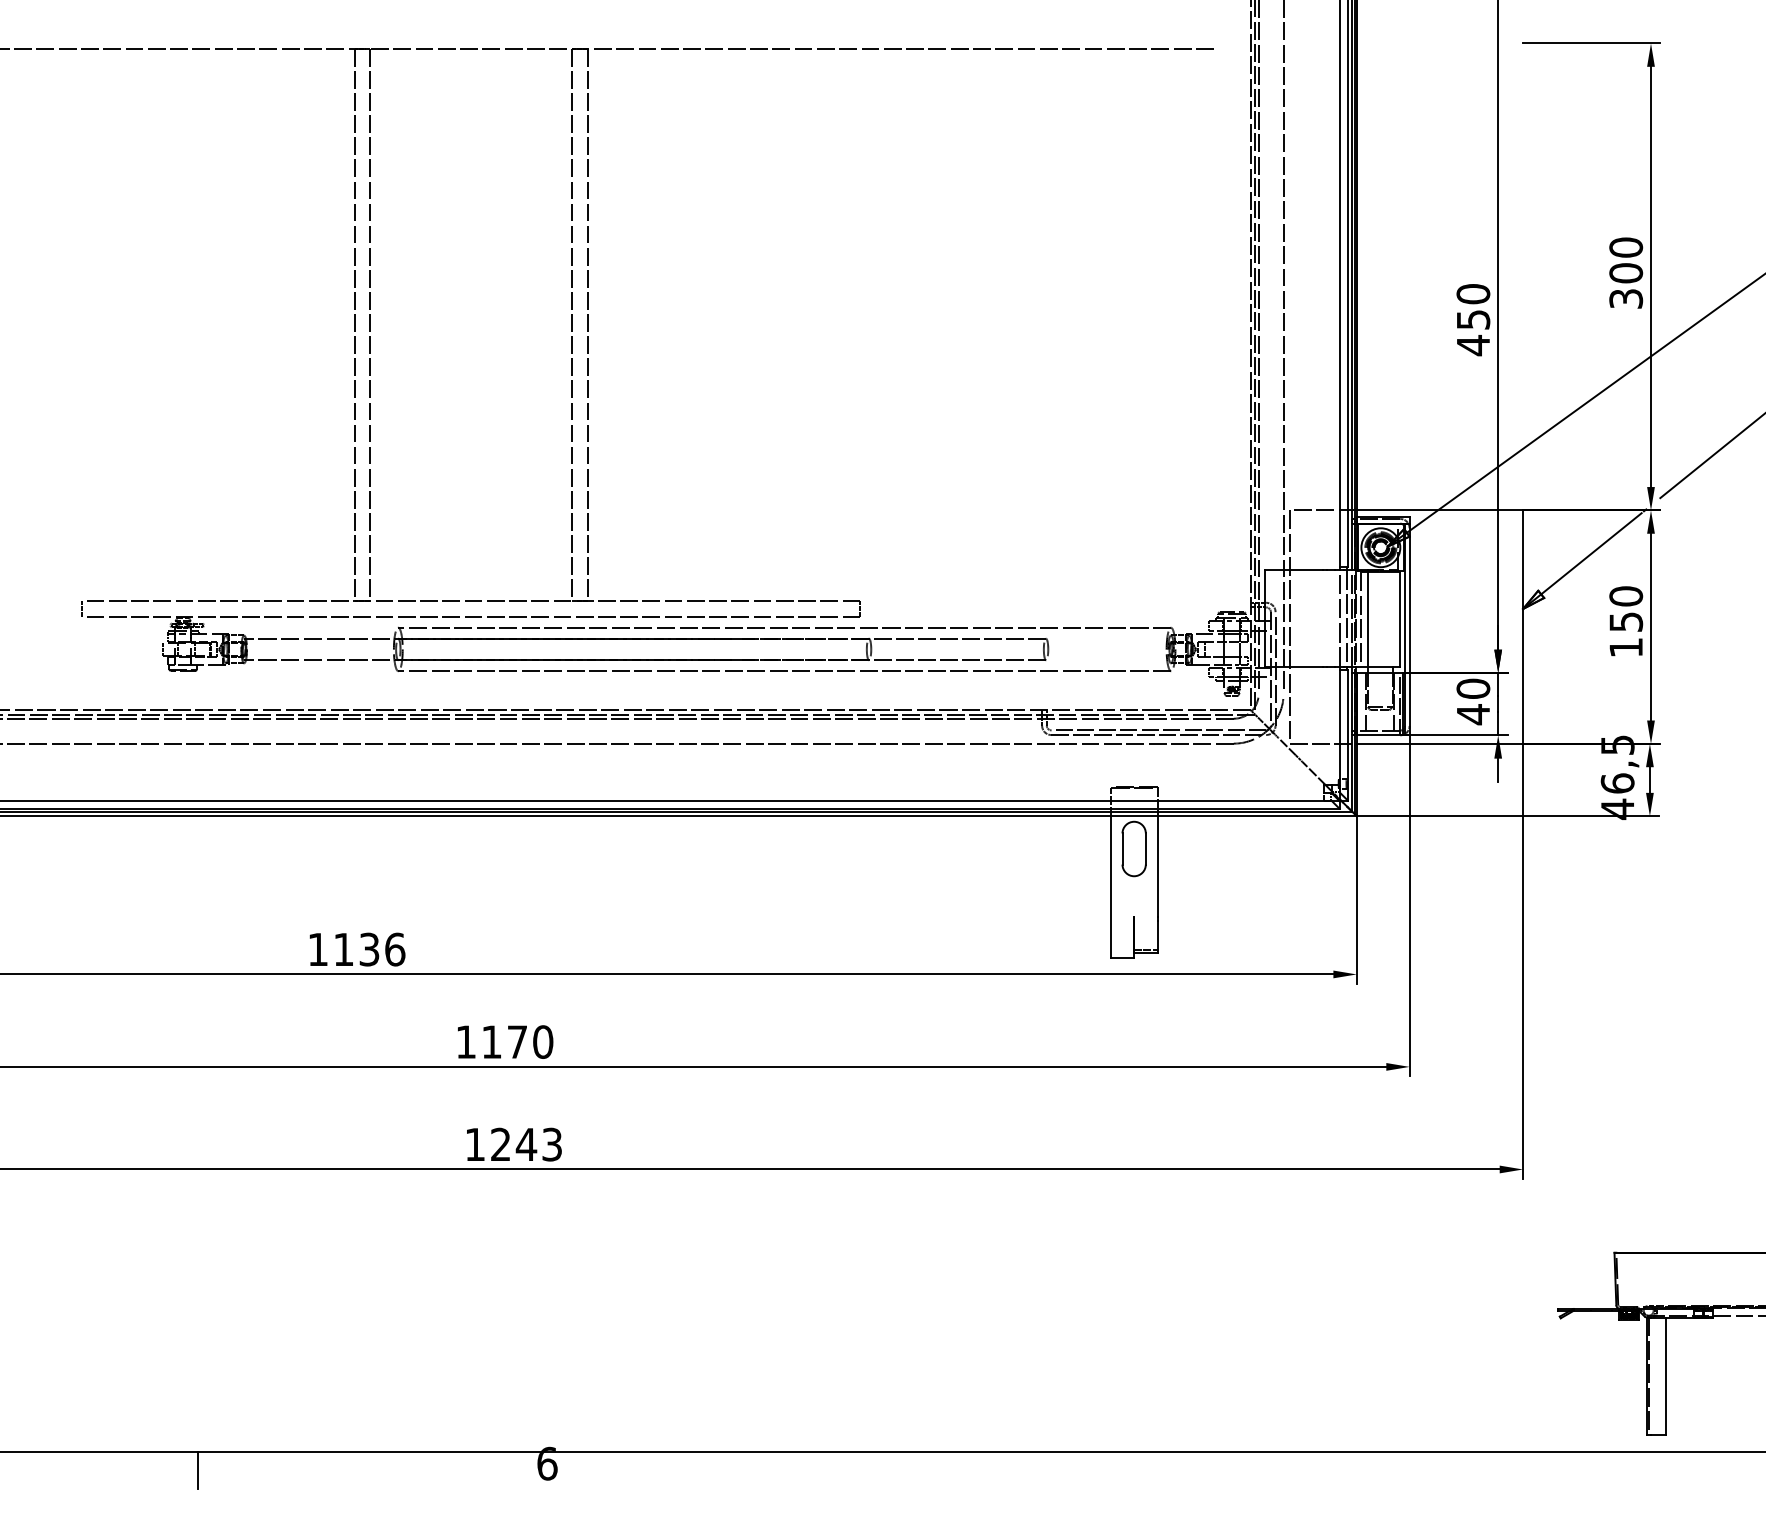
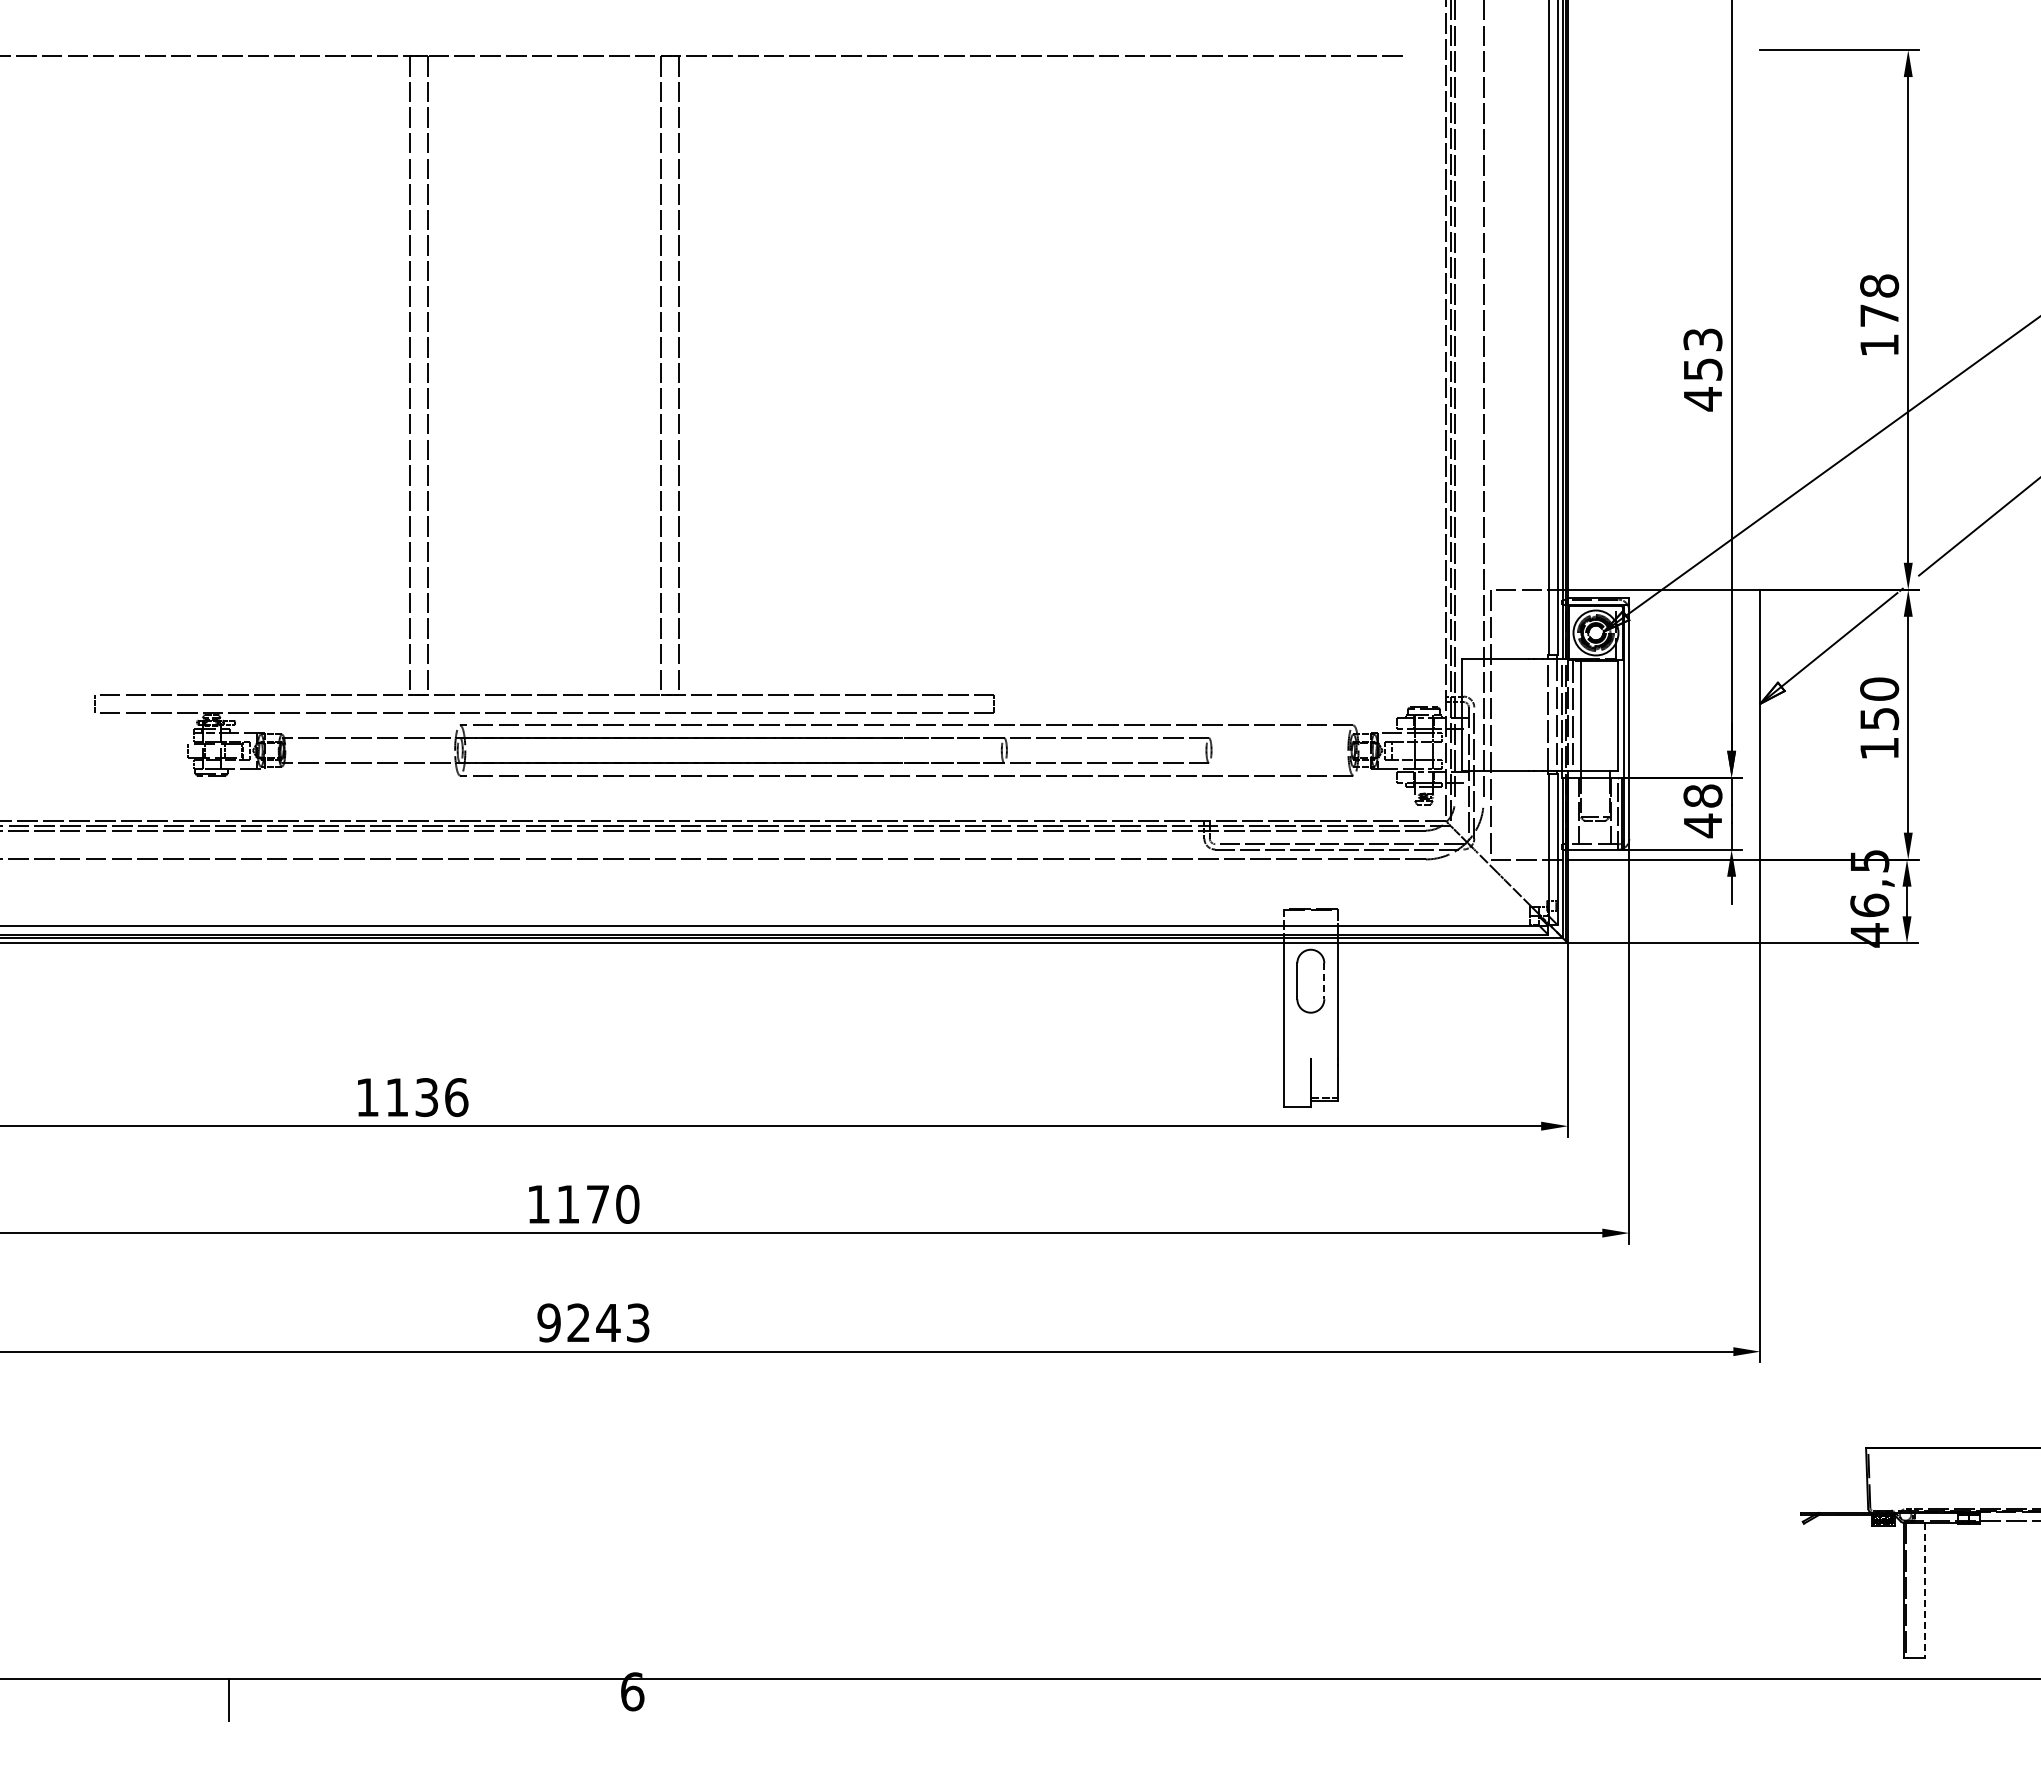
text: (1626, 273) -> (1879, 315), 300 -> 178
text: (1472, 293) -> (1702, 339), 450 -> 453
text: (1472, 688) -> (1702, 795), 40 -> 48
line: (1145, 849) -> (1324, 981), solid -> dashed
text: (474, 1144) -> (548, 1322), 1243 -> 9243
line: (1665, 1376) -> (1925, 1590), solid -> dashed

